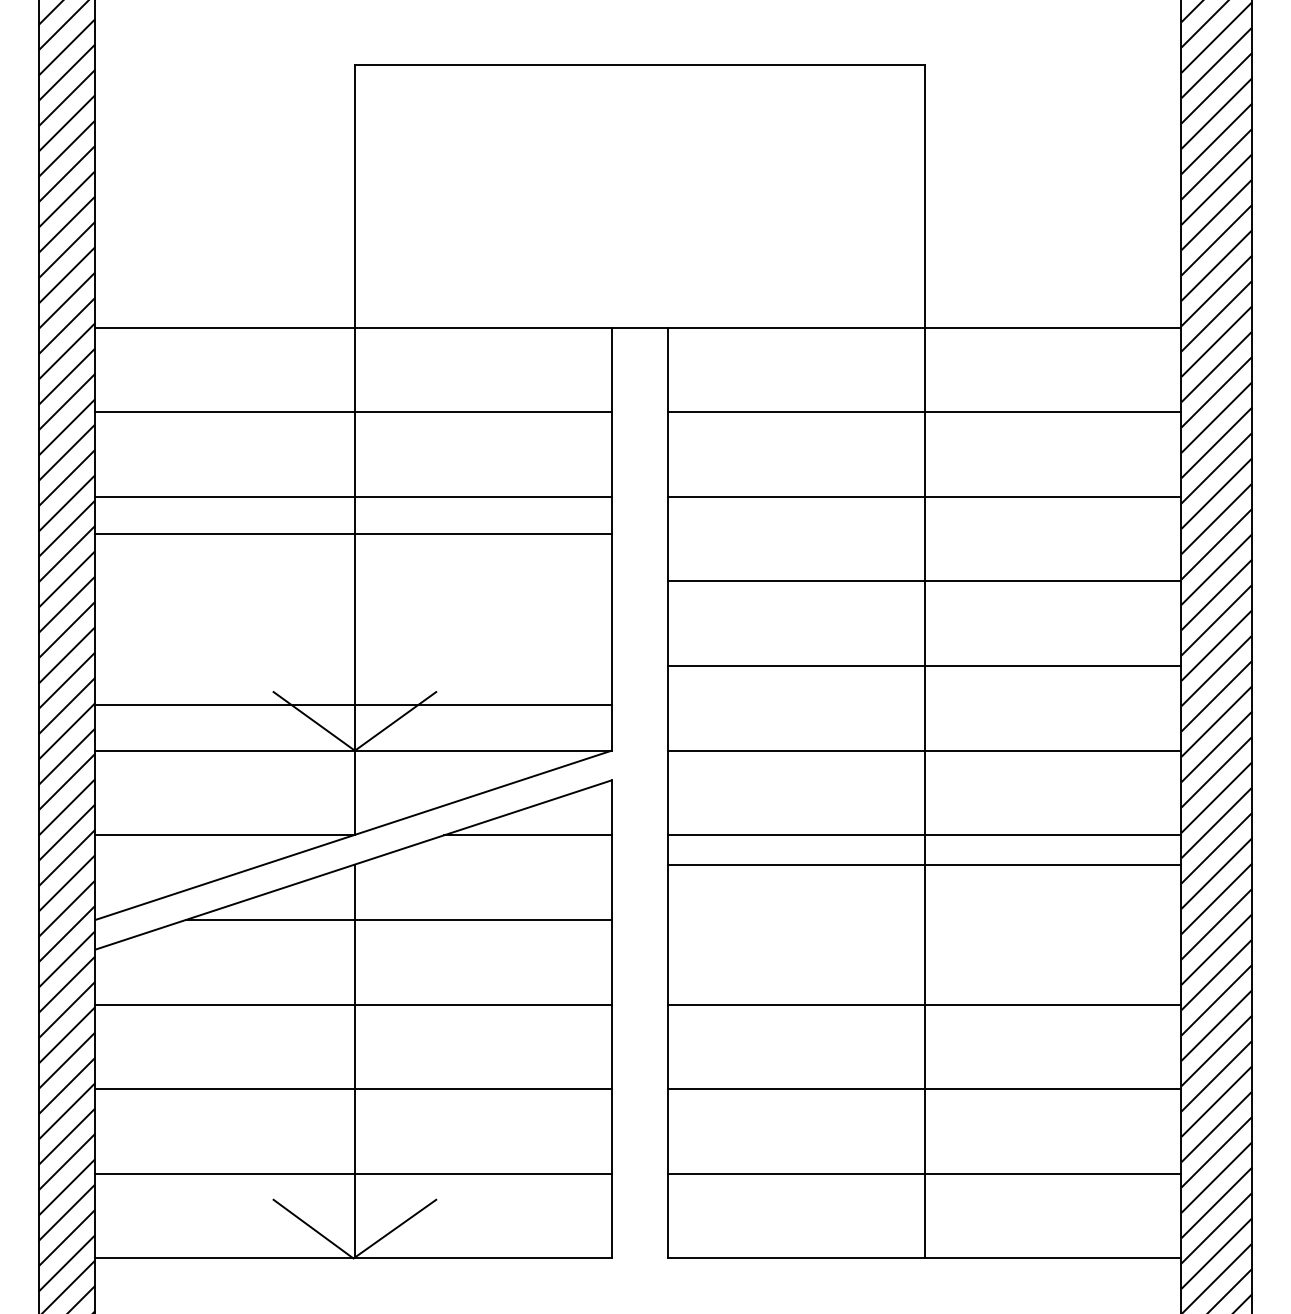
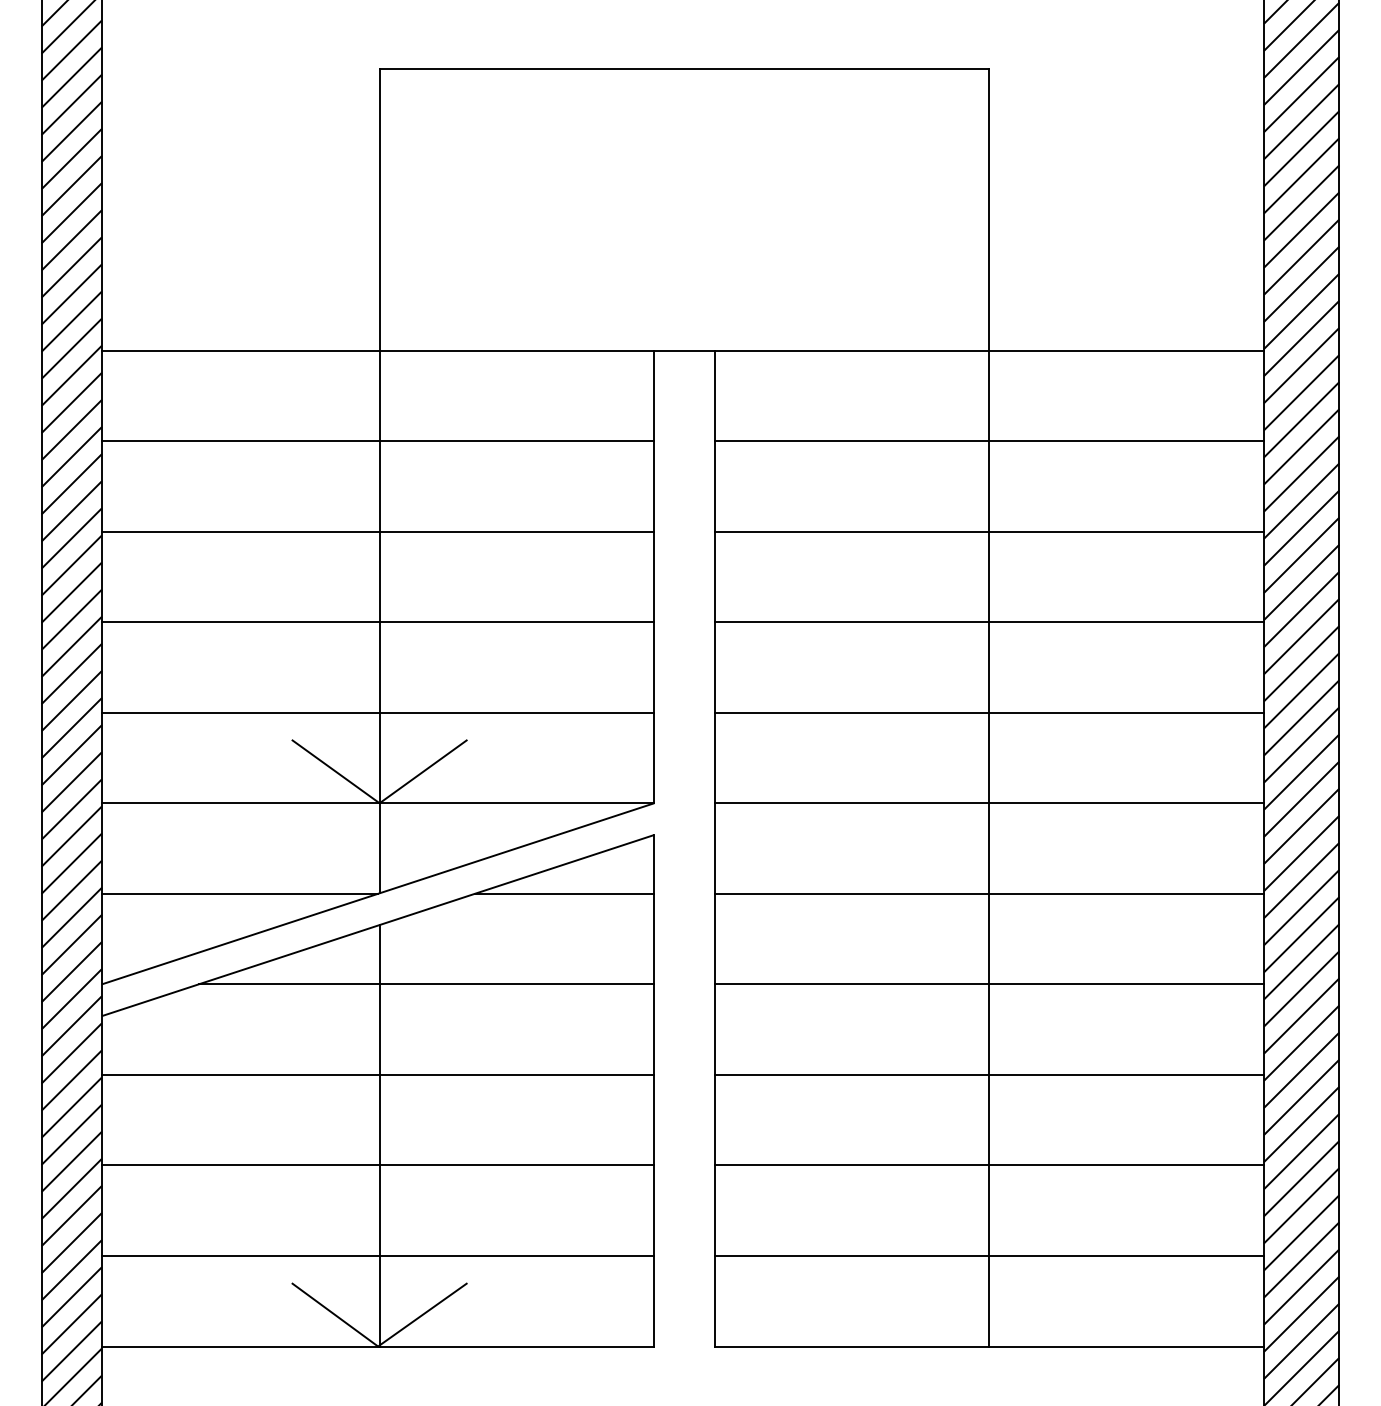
line: (352, 534) -> (377, 622), moved
line: (352, 705) -> (377, 712), moved
line: (924, 864) -> (988, 984), moved

